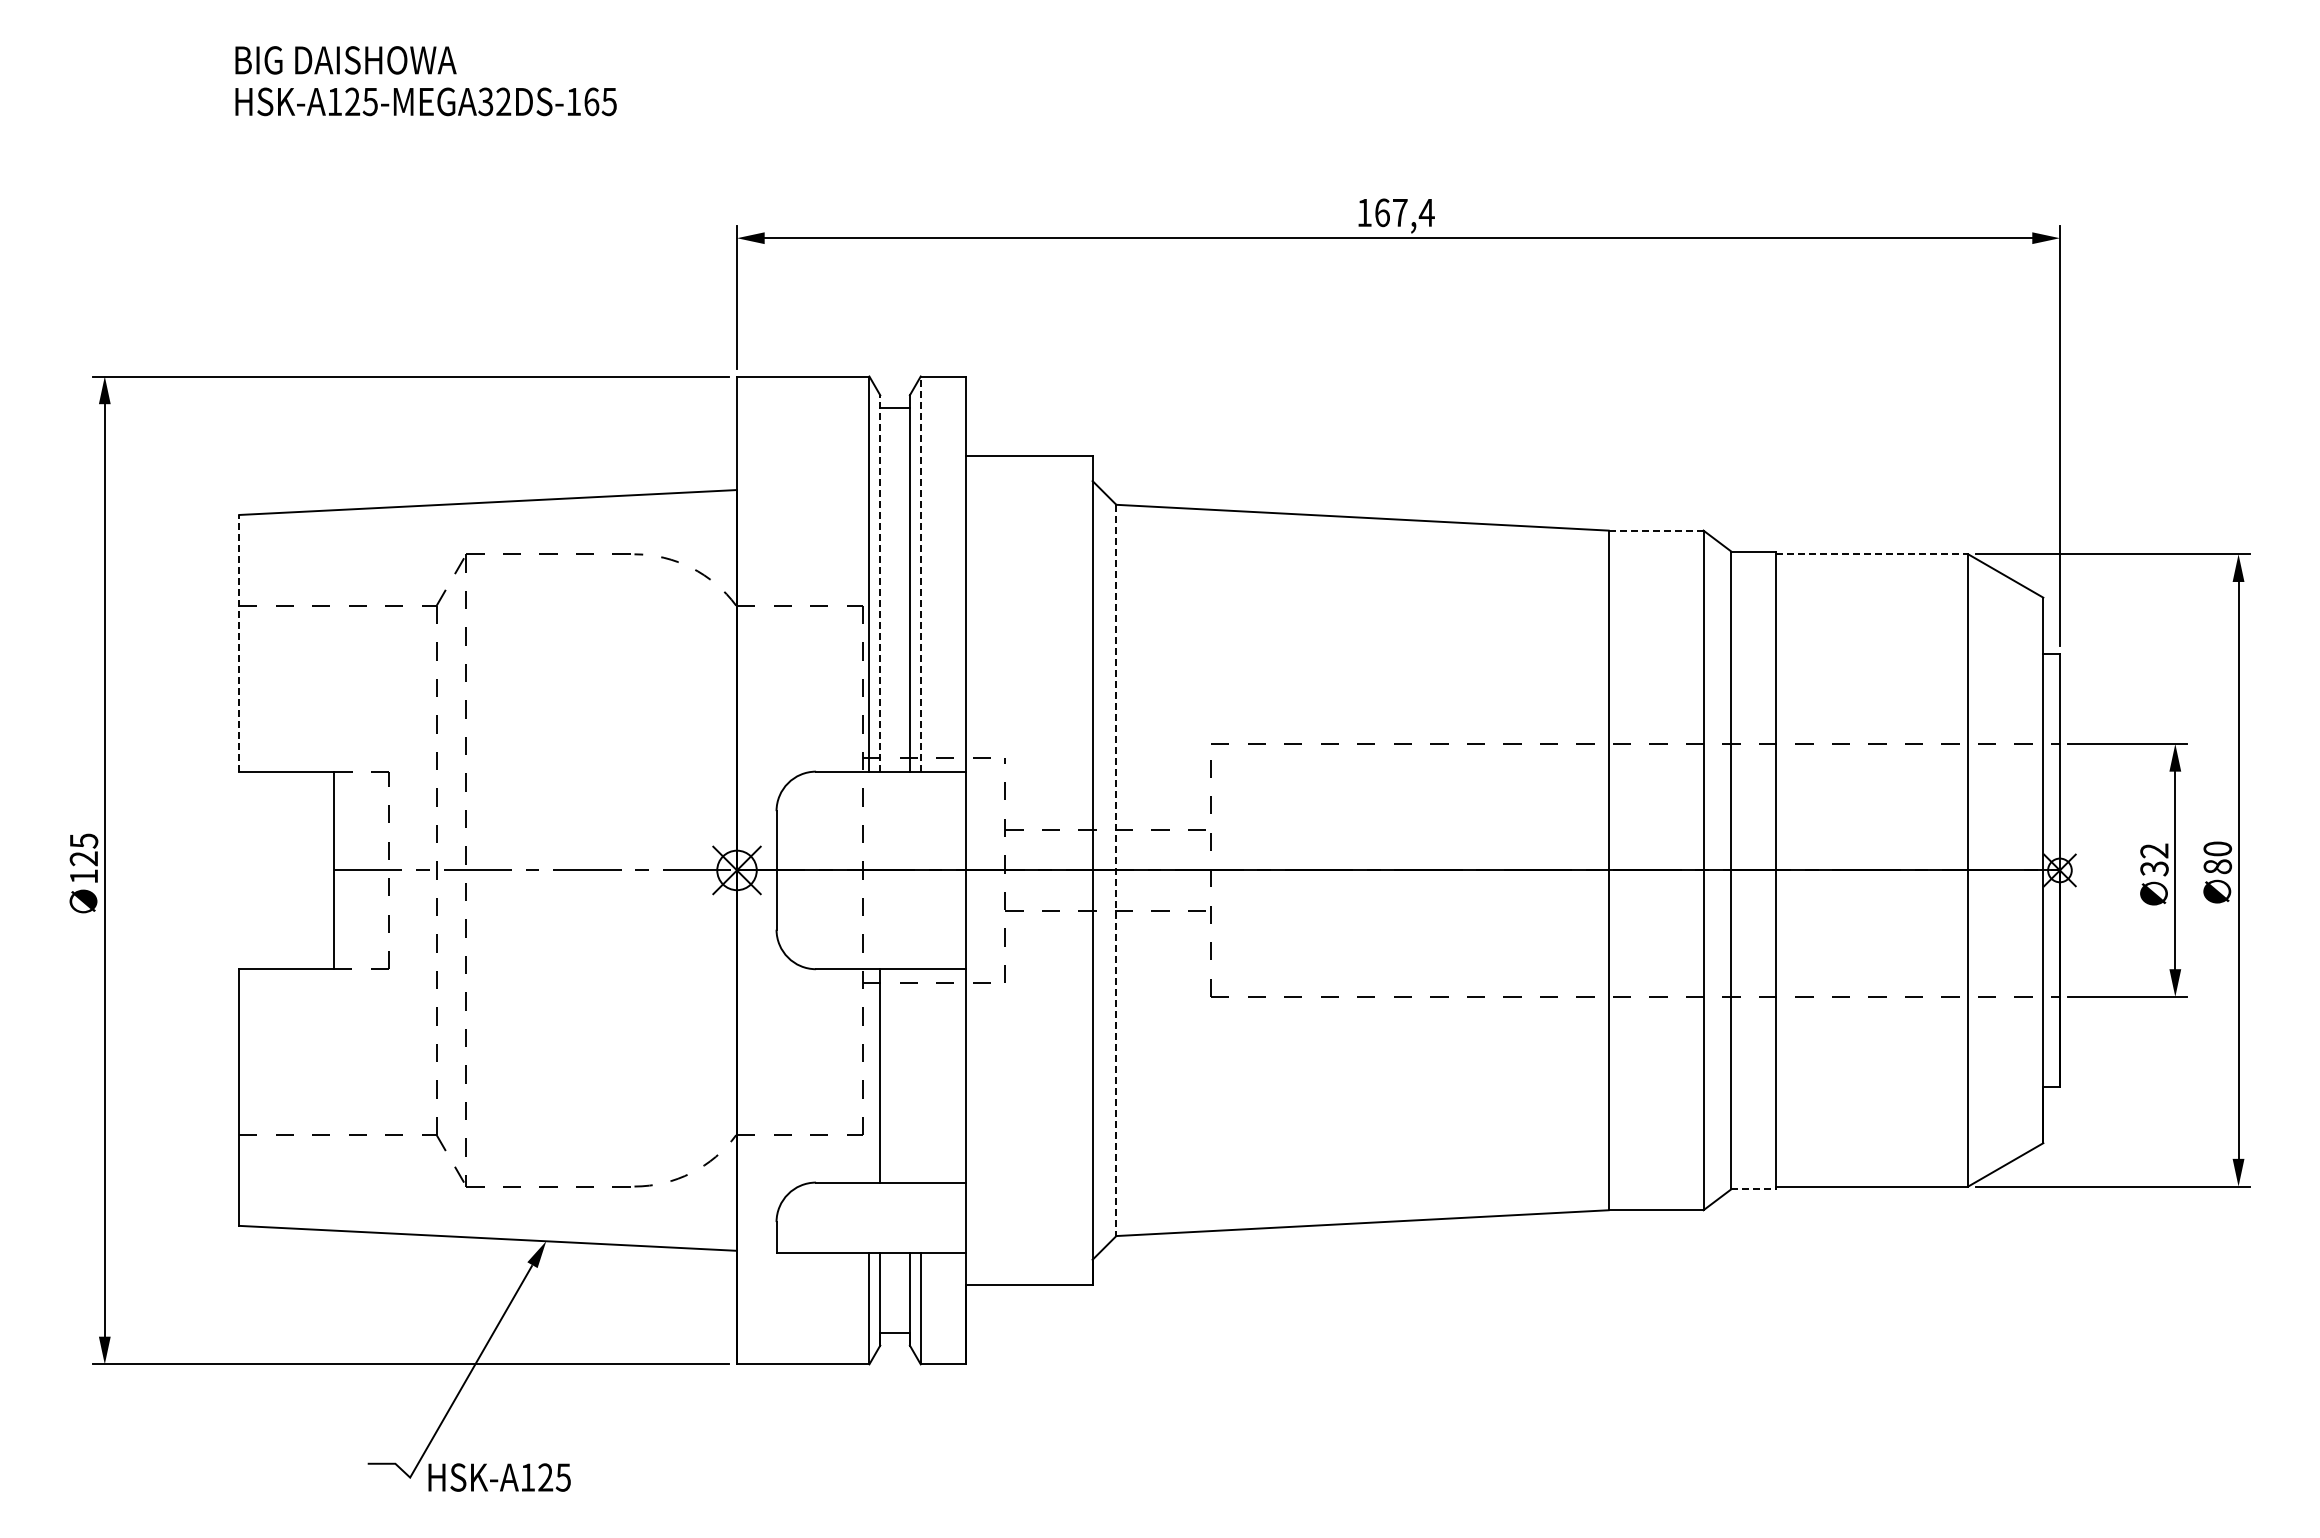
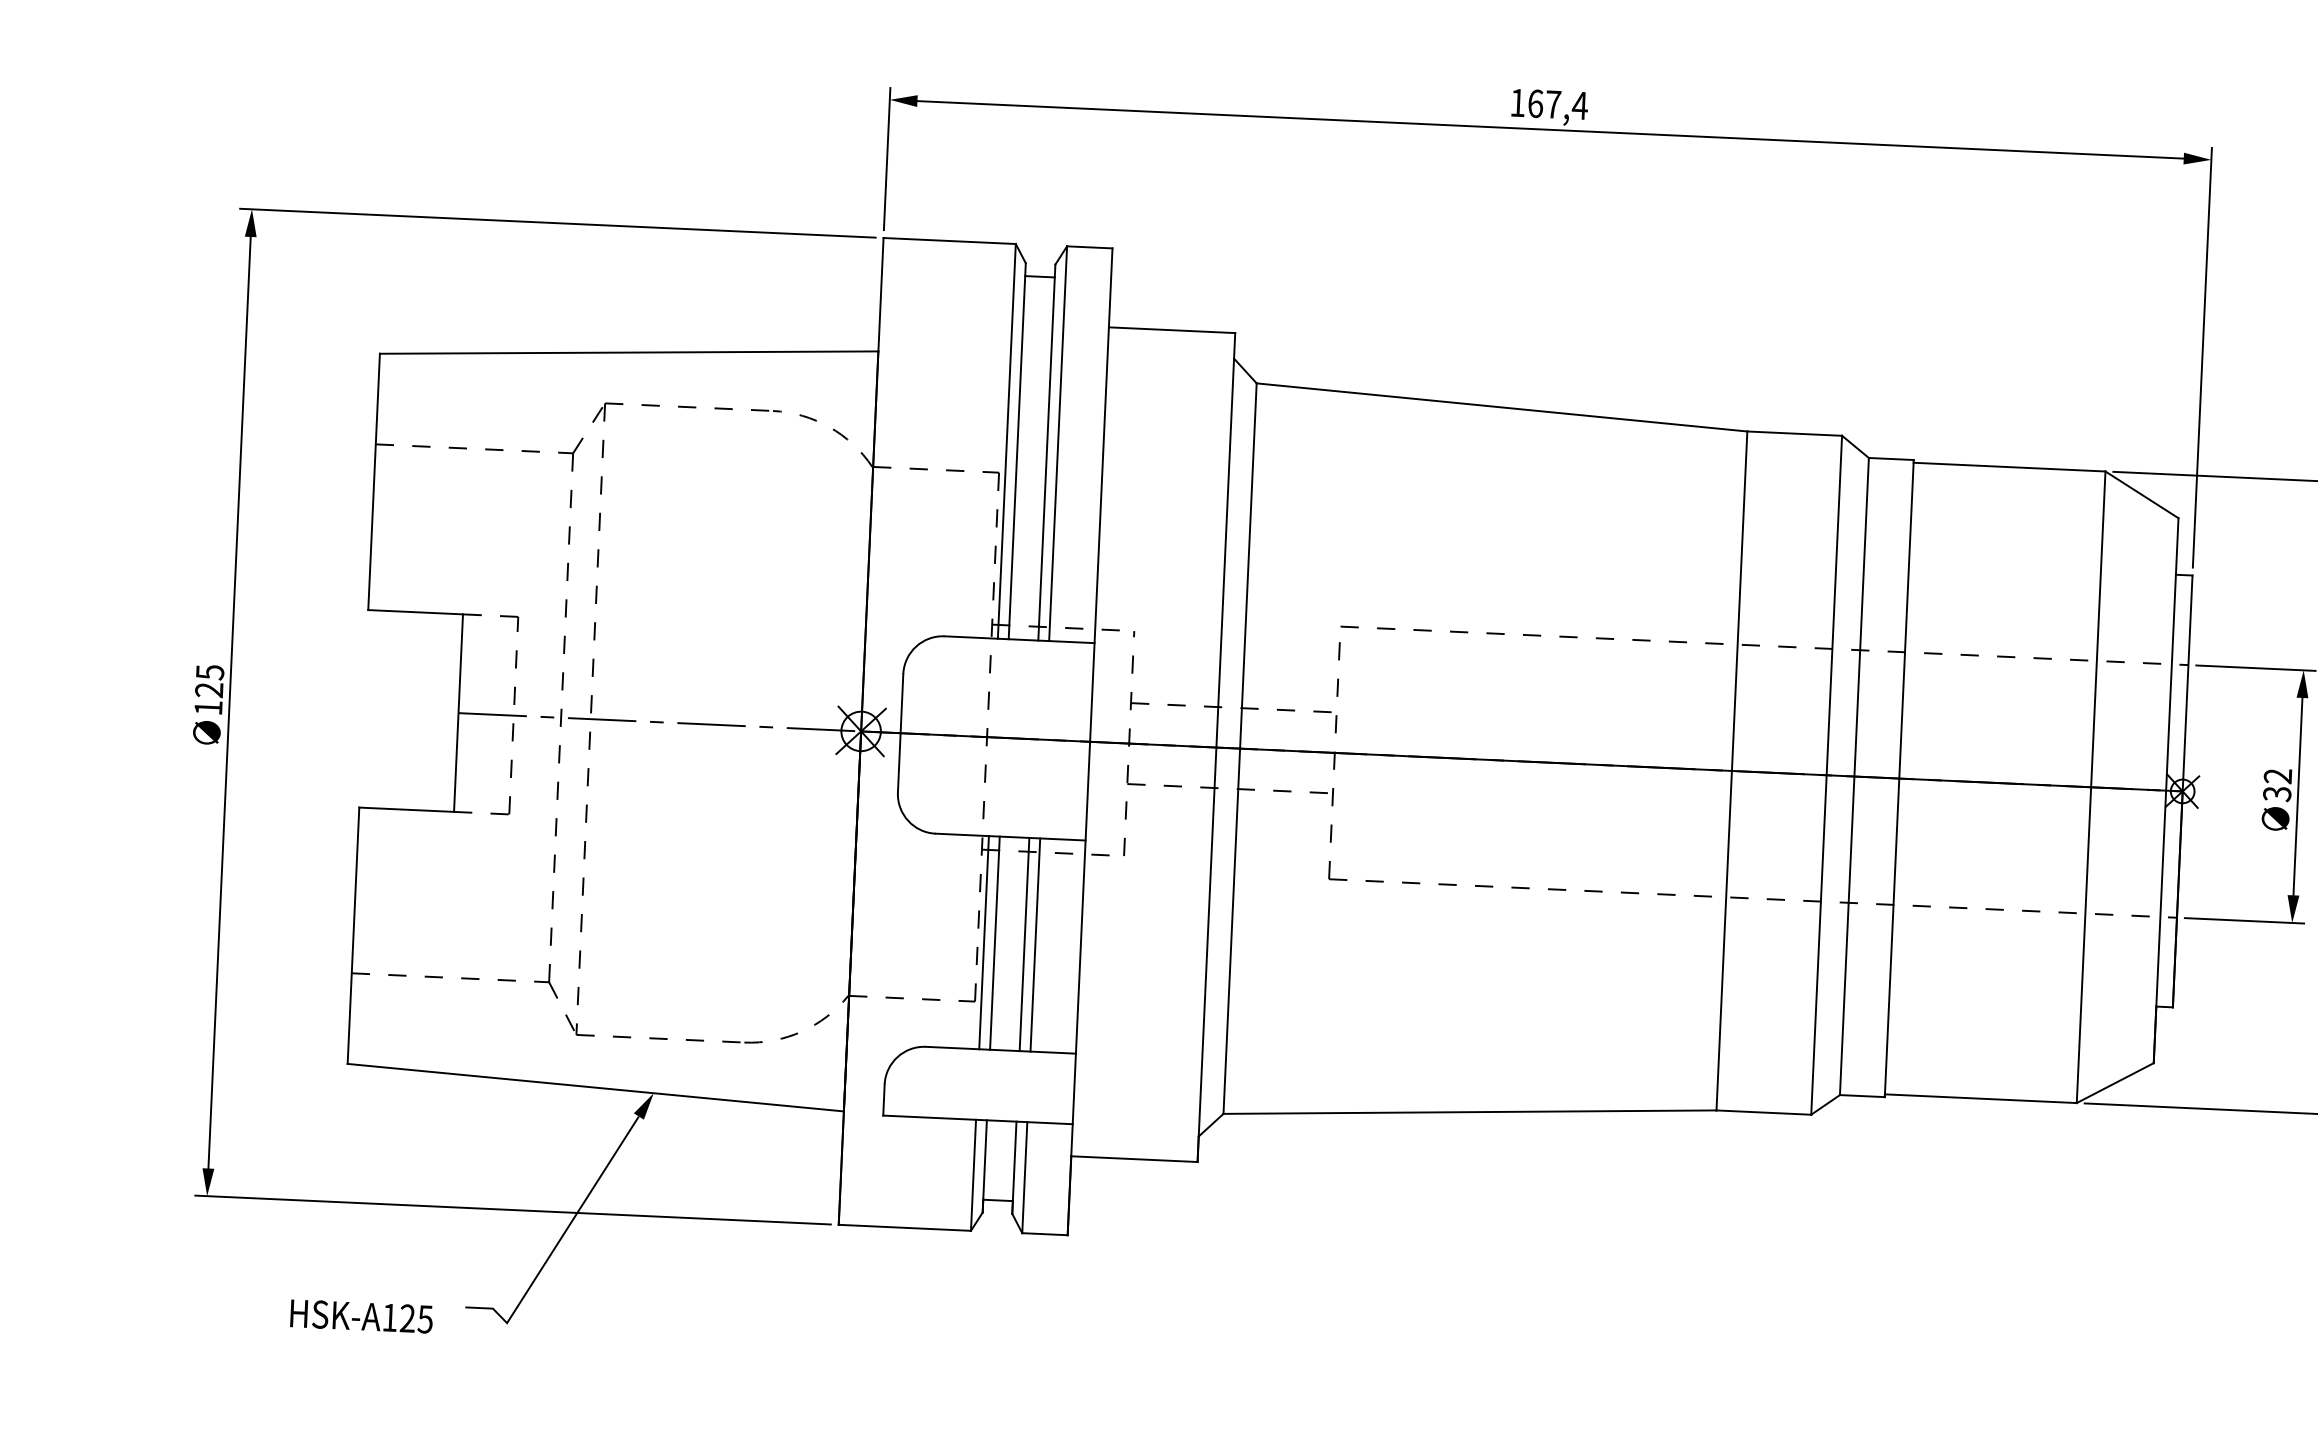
line: (1656, 530) -> (1795, 433), dashed -> solid
line: (1872, 554) -> (2009, 467), dashed -> solid
line: (920, 574) -> (1057, 444), dashed -> solid
line: (880, 582) -> (1017, 450), dashed -> solid
line: (239, 642) -> (374, 481), dashed -> solid
line: (1116, 870) -> (1240, 748), dashed -> solid
line: (869, 1075) -> (984, 942), added
line: (909, 1075) -> (1024, 944), added
line: (920, 1075) -> (1035, 944), added
line: (1754, 1189) -> (1863, 1096), dashed -> solid
text: (499, 1477) -> (361, 1316), moved

